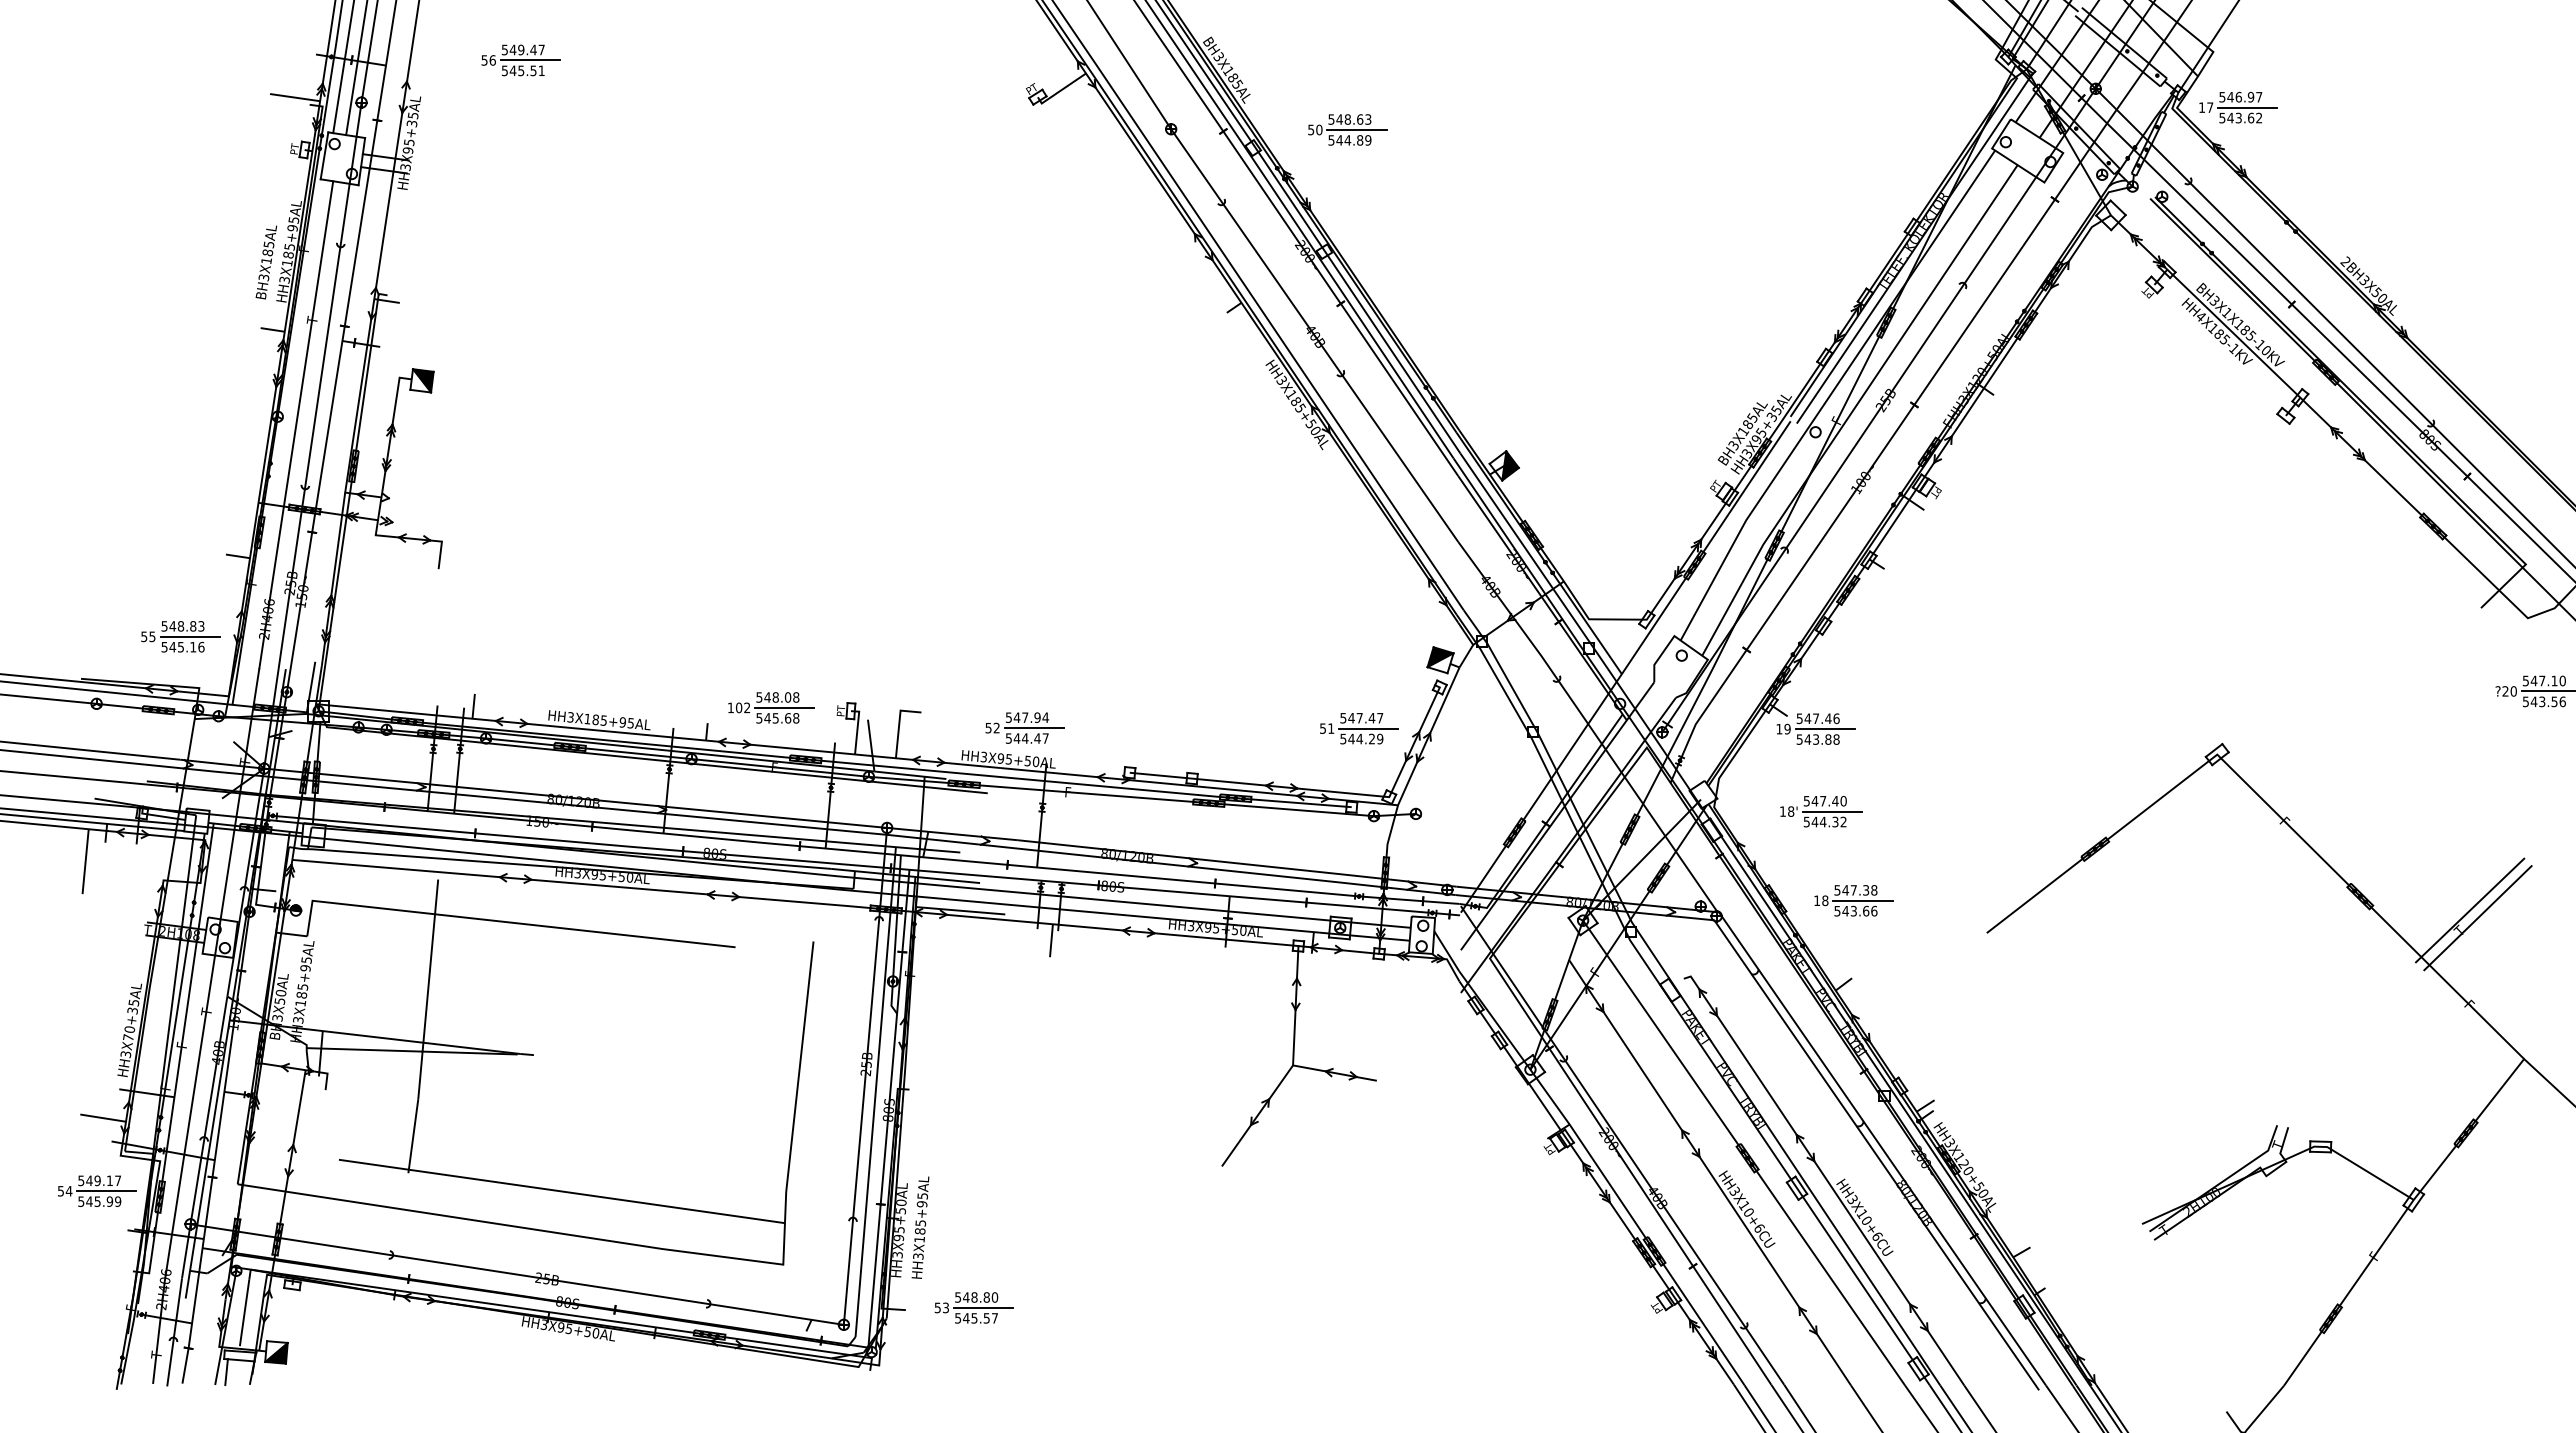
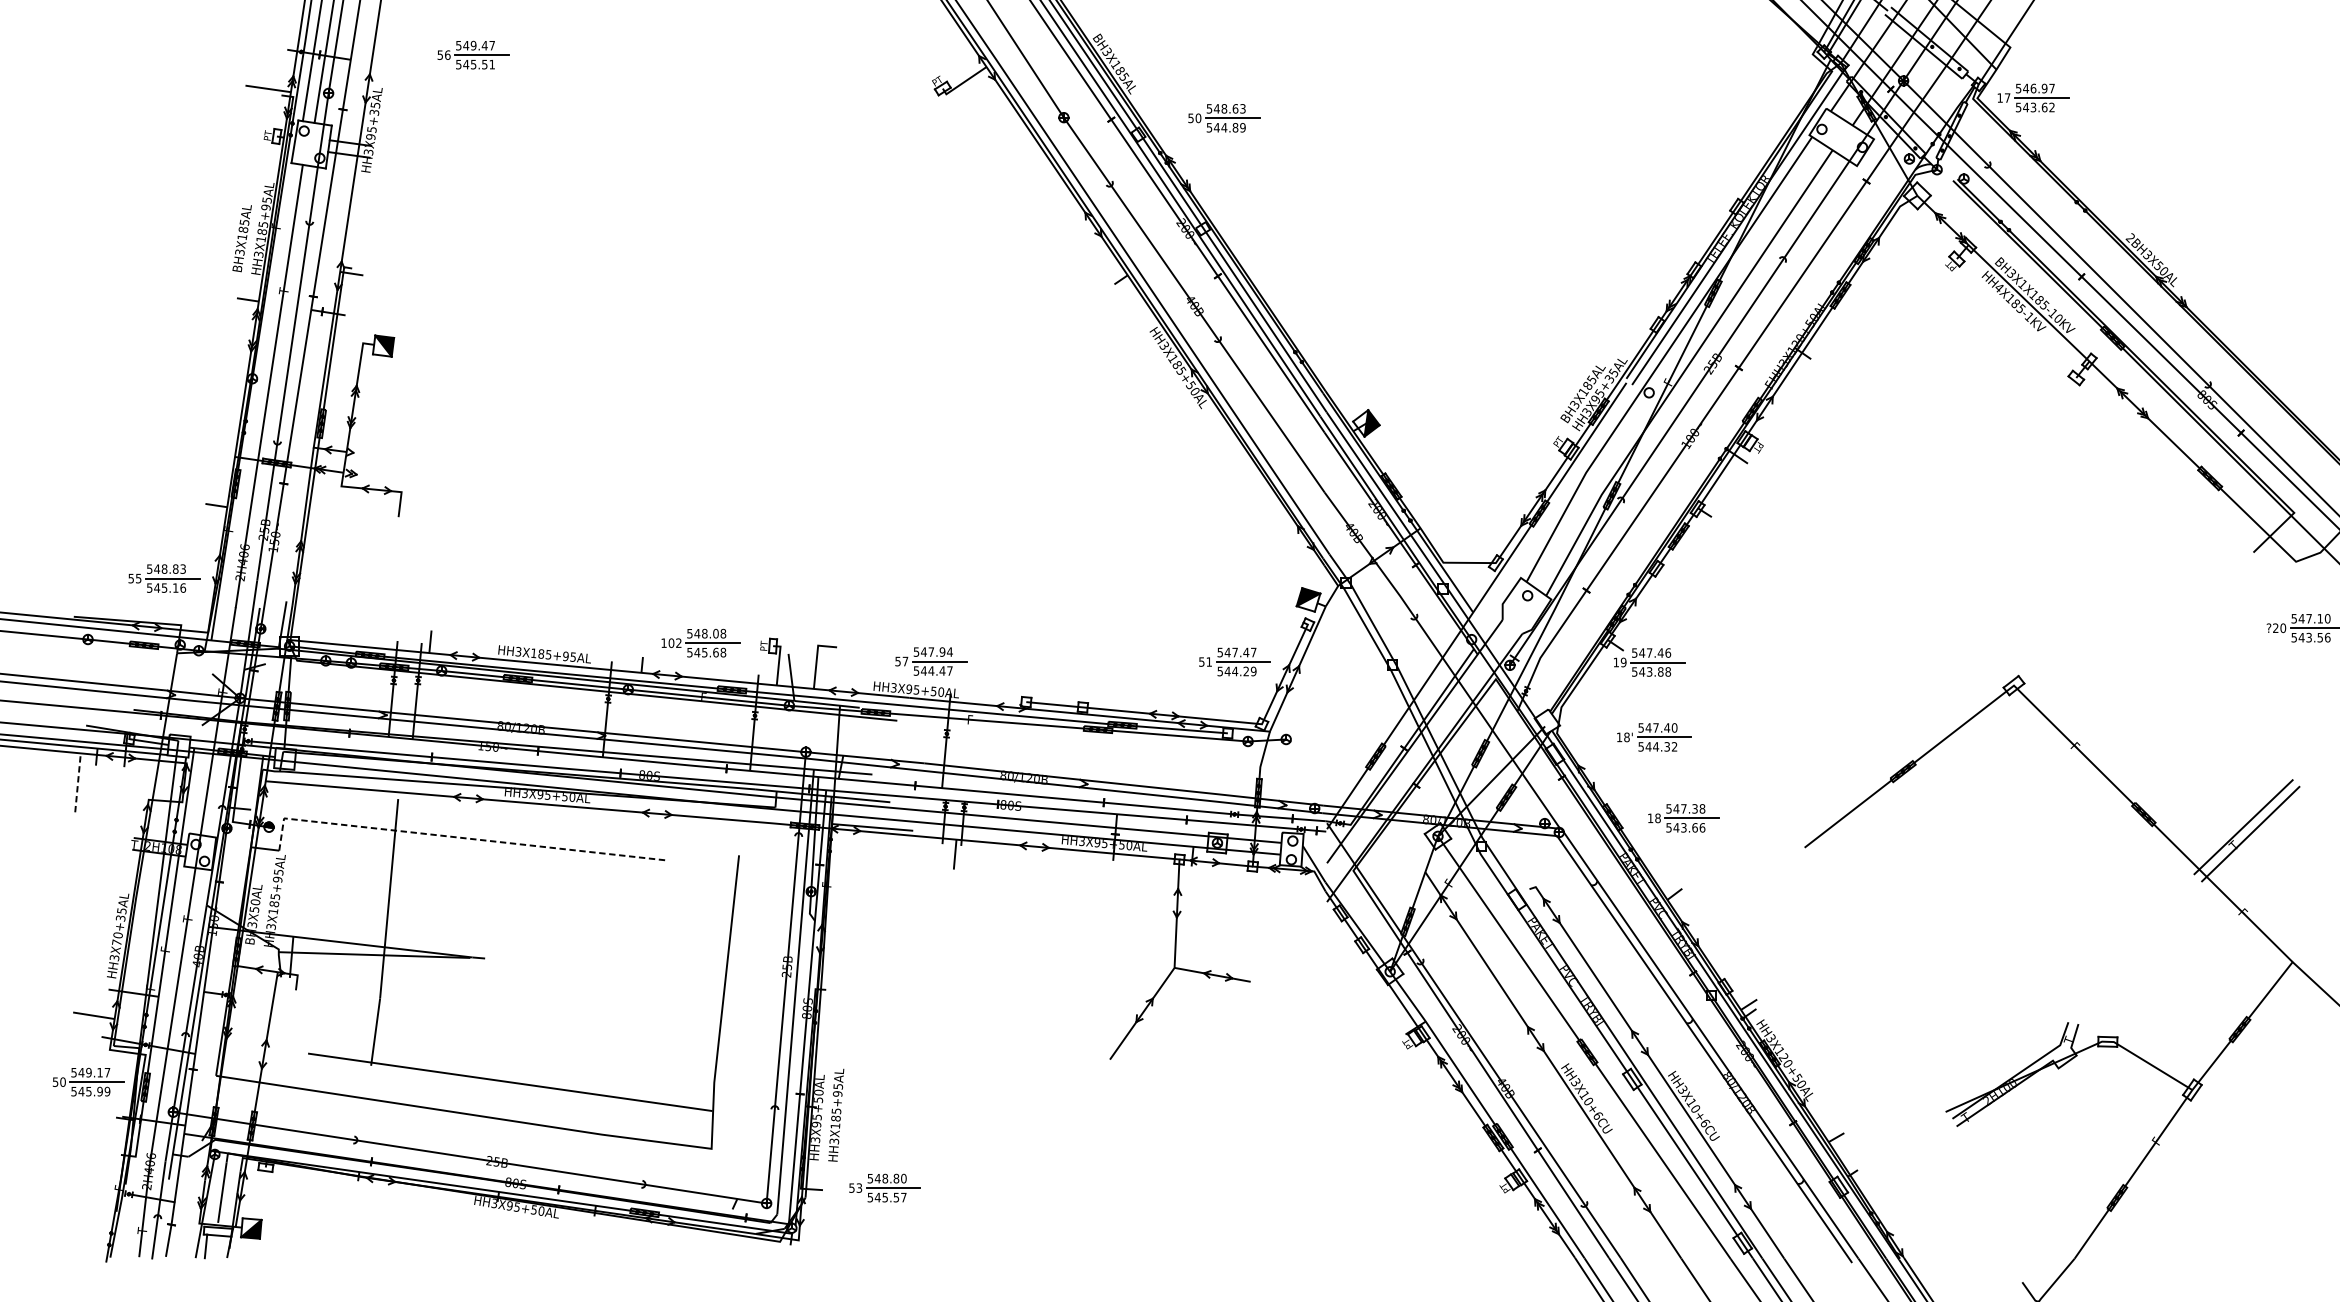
text: (996, 727) -> (905, 660), 52 -> 57
line: (85, 861) -> (77, 782), solid -> dashed
line: (506, 922) -> (460, 838), solid -> dashed
text: (68, 1191) -> (62, 1082), 54 -> 50

